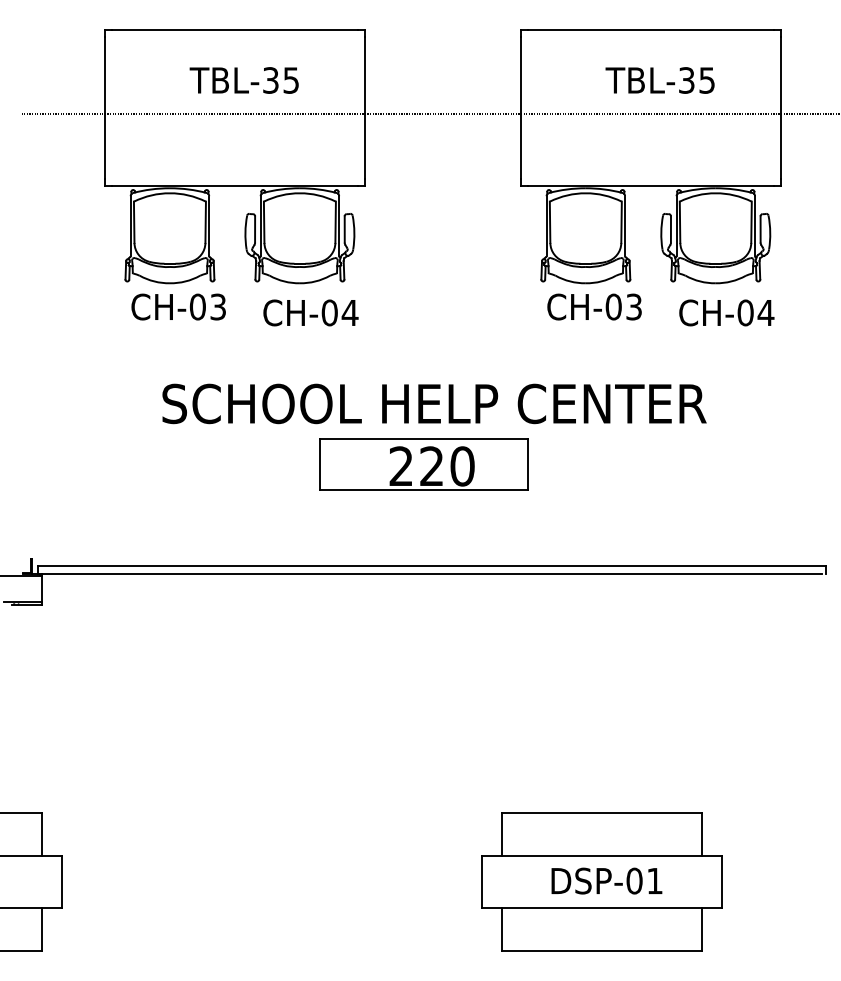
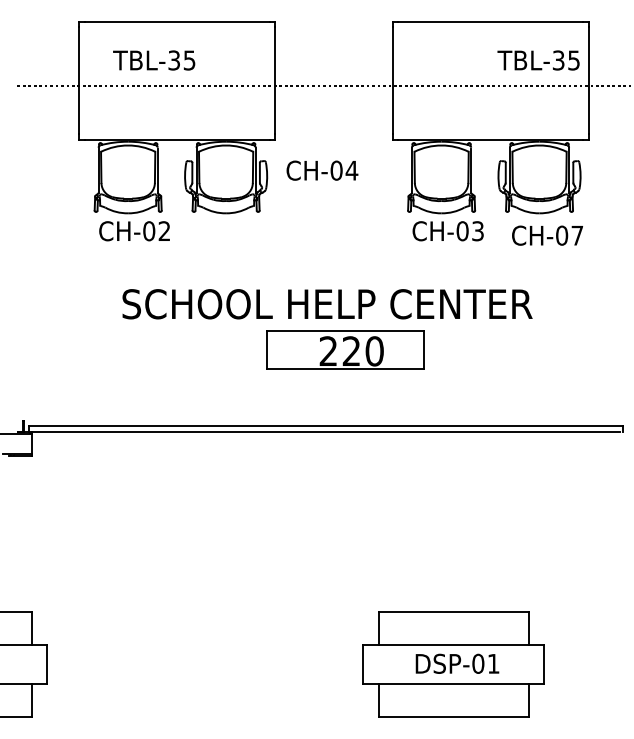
text: (244, 80) -> (154, 60), moved
text: (660, 80) -> (538, 60), moved
text: (218, 307) -> (164, 231), CH-03 -> CH-02
text: (311, 312) -> (322, 170), moved
text: (766, 312) -> (577, 235), CH-04 -> CH-07
part: (423, 463) -> (345, 349), moved

